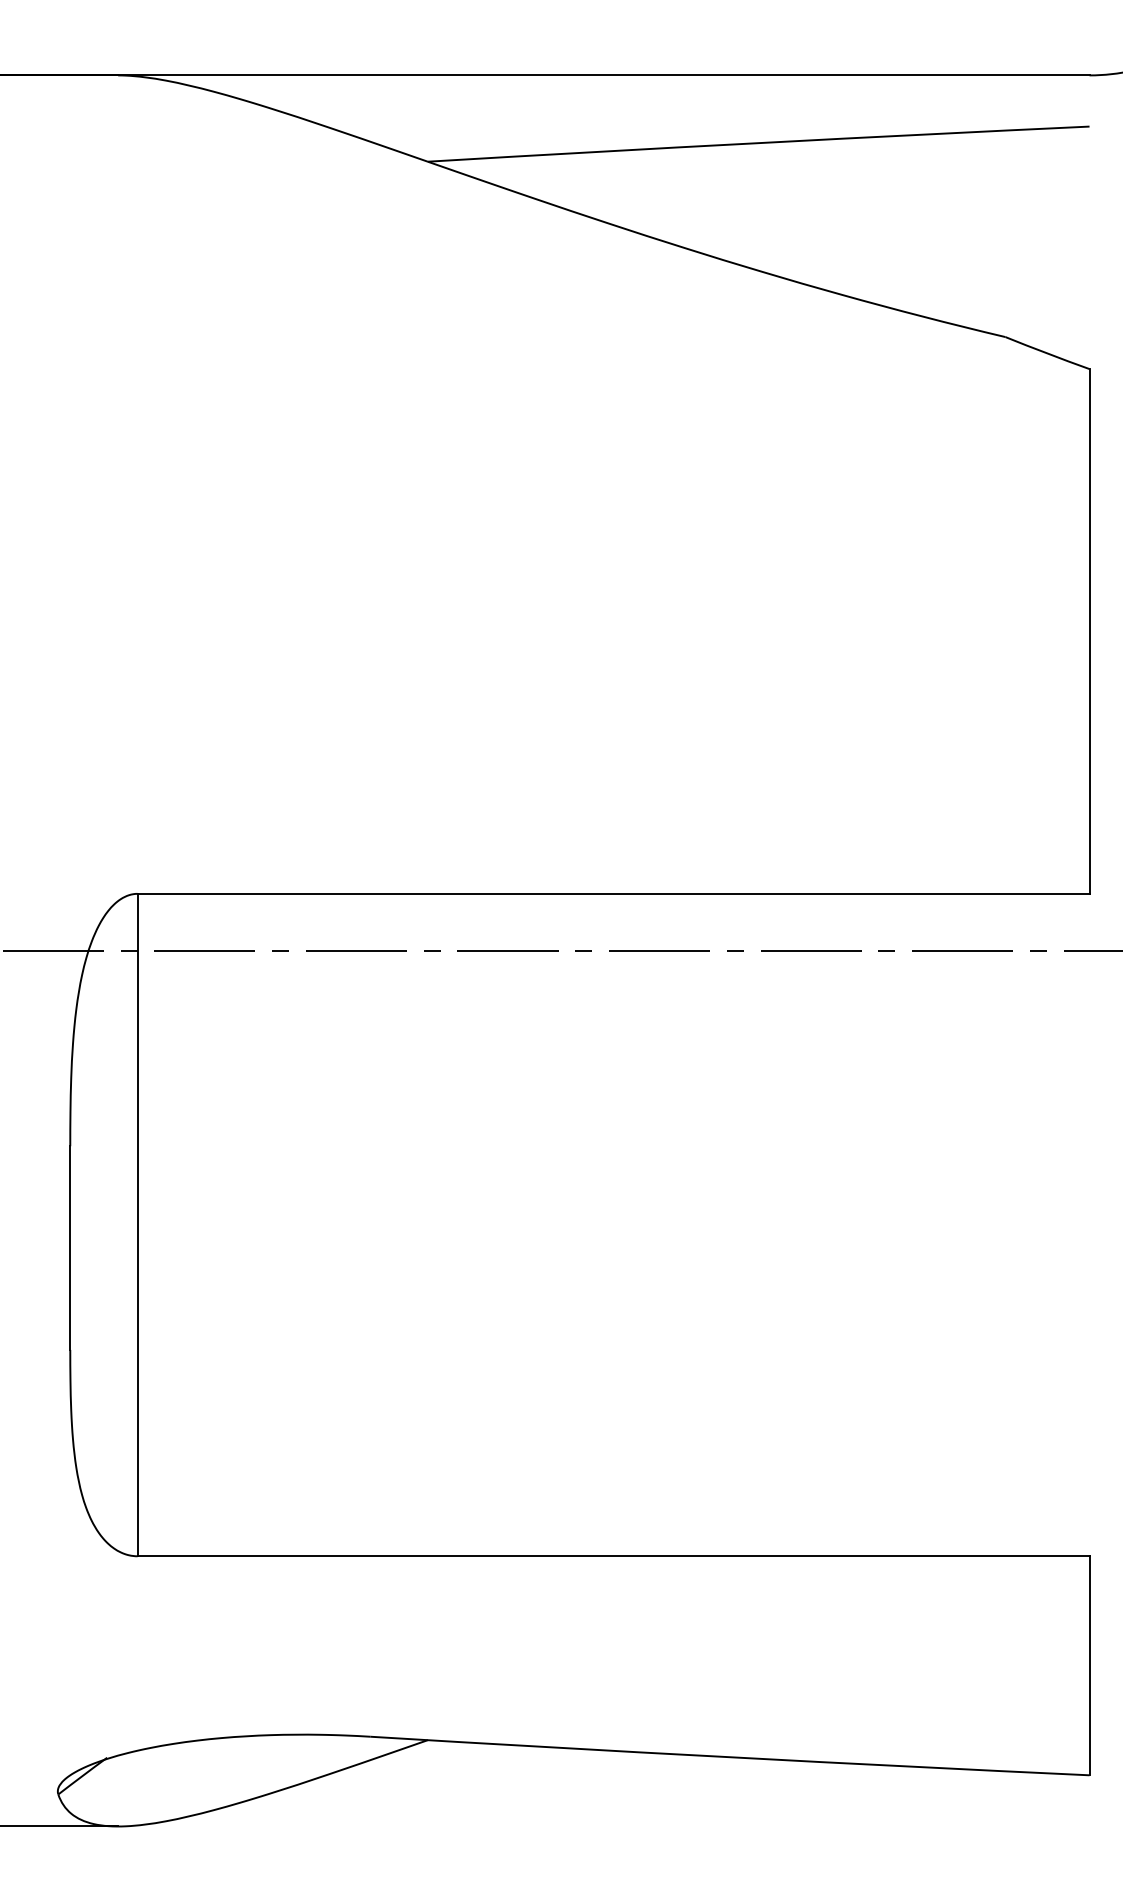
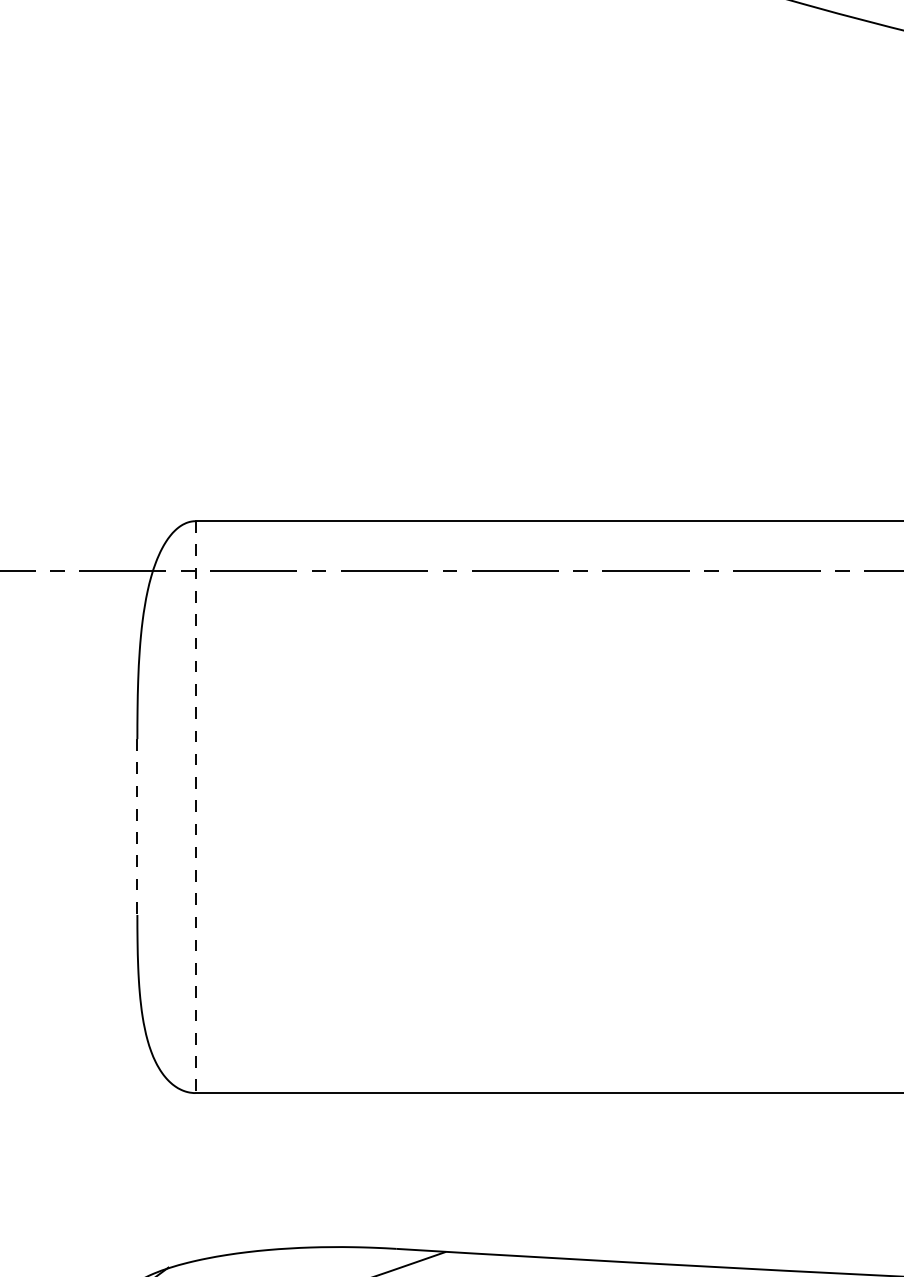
line: (137, 1225) -> (195, 807), solid -> dashed
line: (70, 1248) -> (137, 827), solid -> dashed

